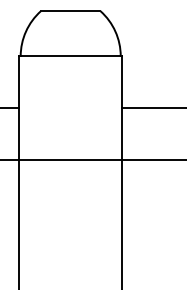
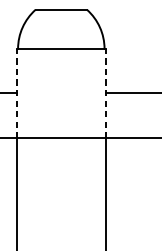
line: (19, 107) -> (17, 93), solid -> dashed
line: (122, 107) -> (106, 93), solid -> dashed

